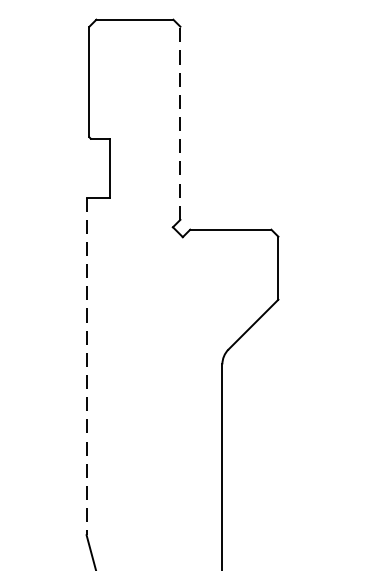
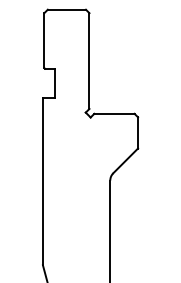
line: (180, 124) -> (89, 61), dashed -> solid
line: (85, 366) -> (42, 181), dashed -> solid

